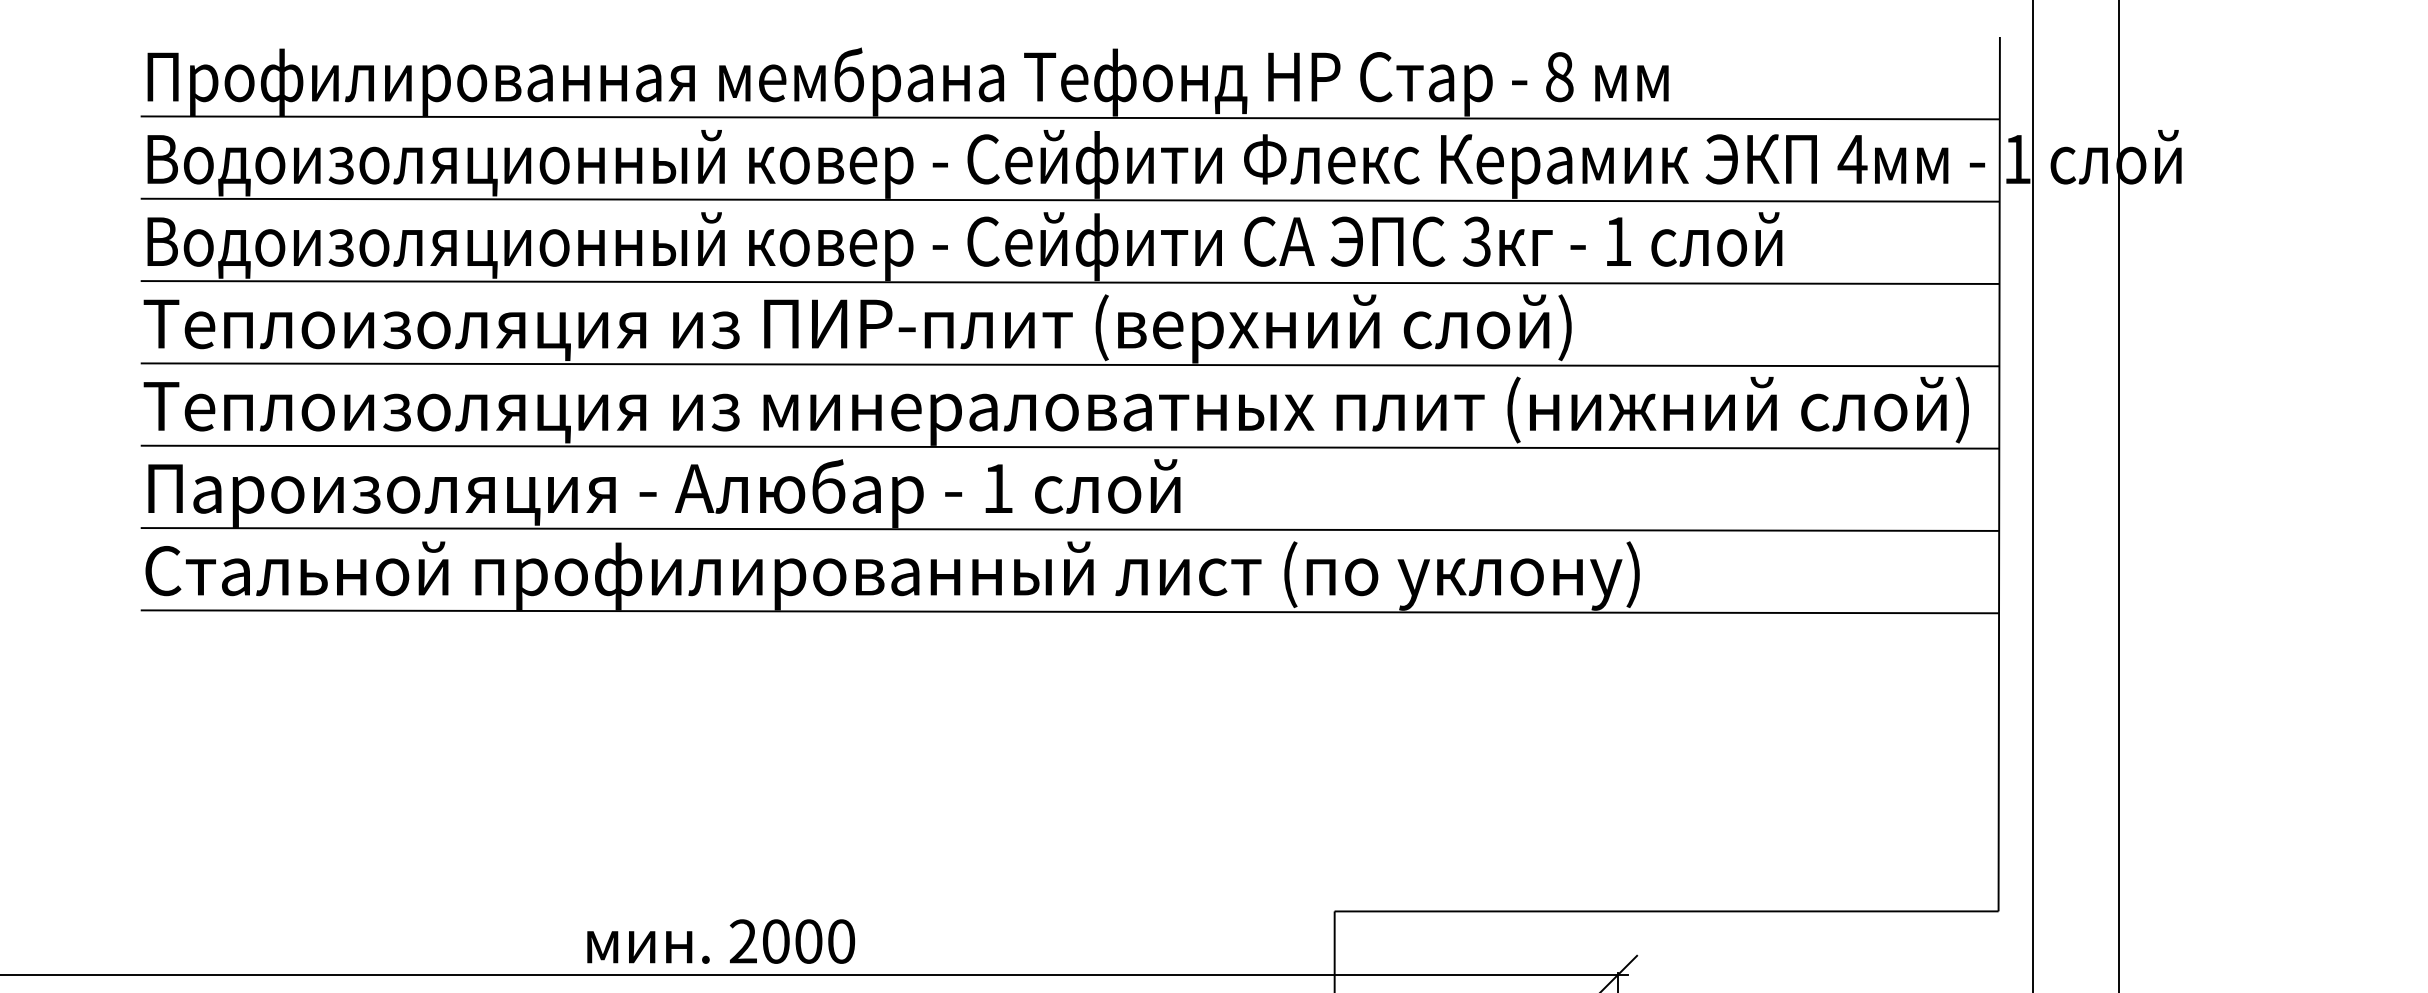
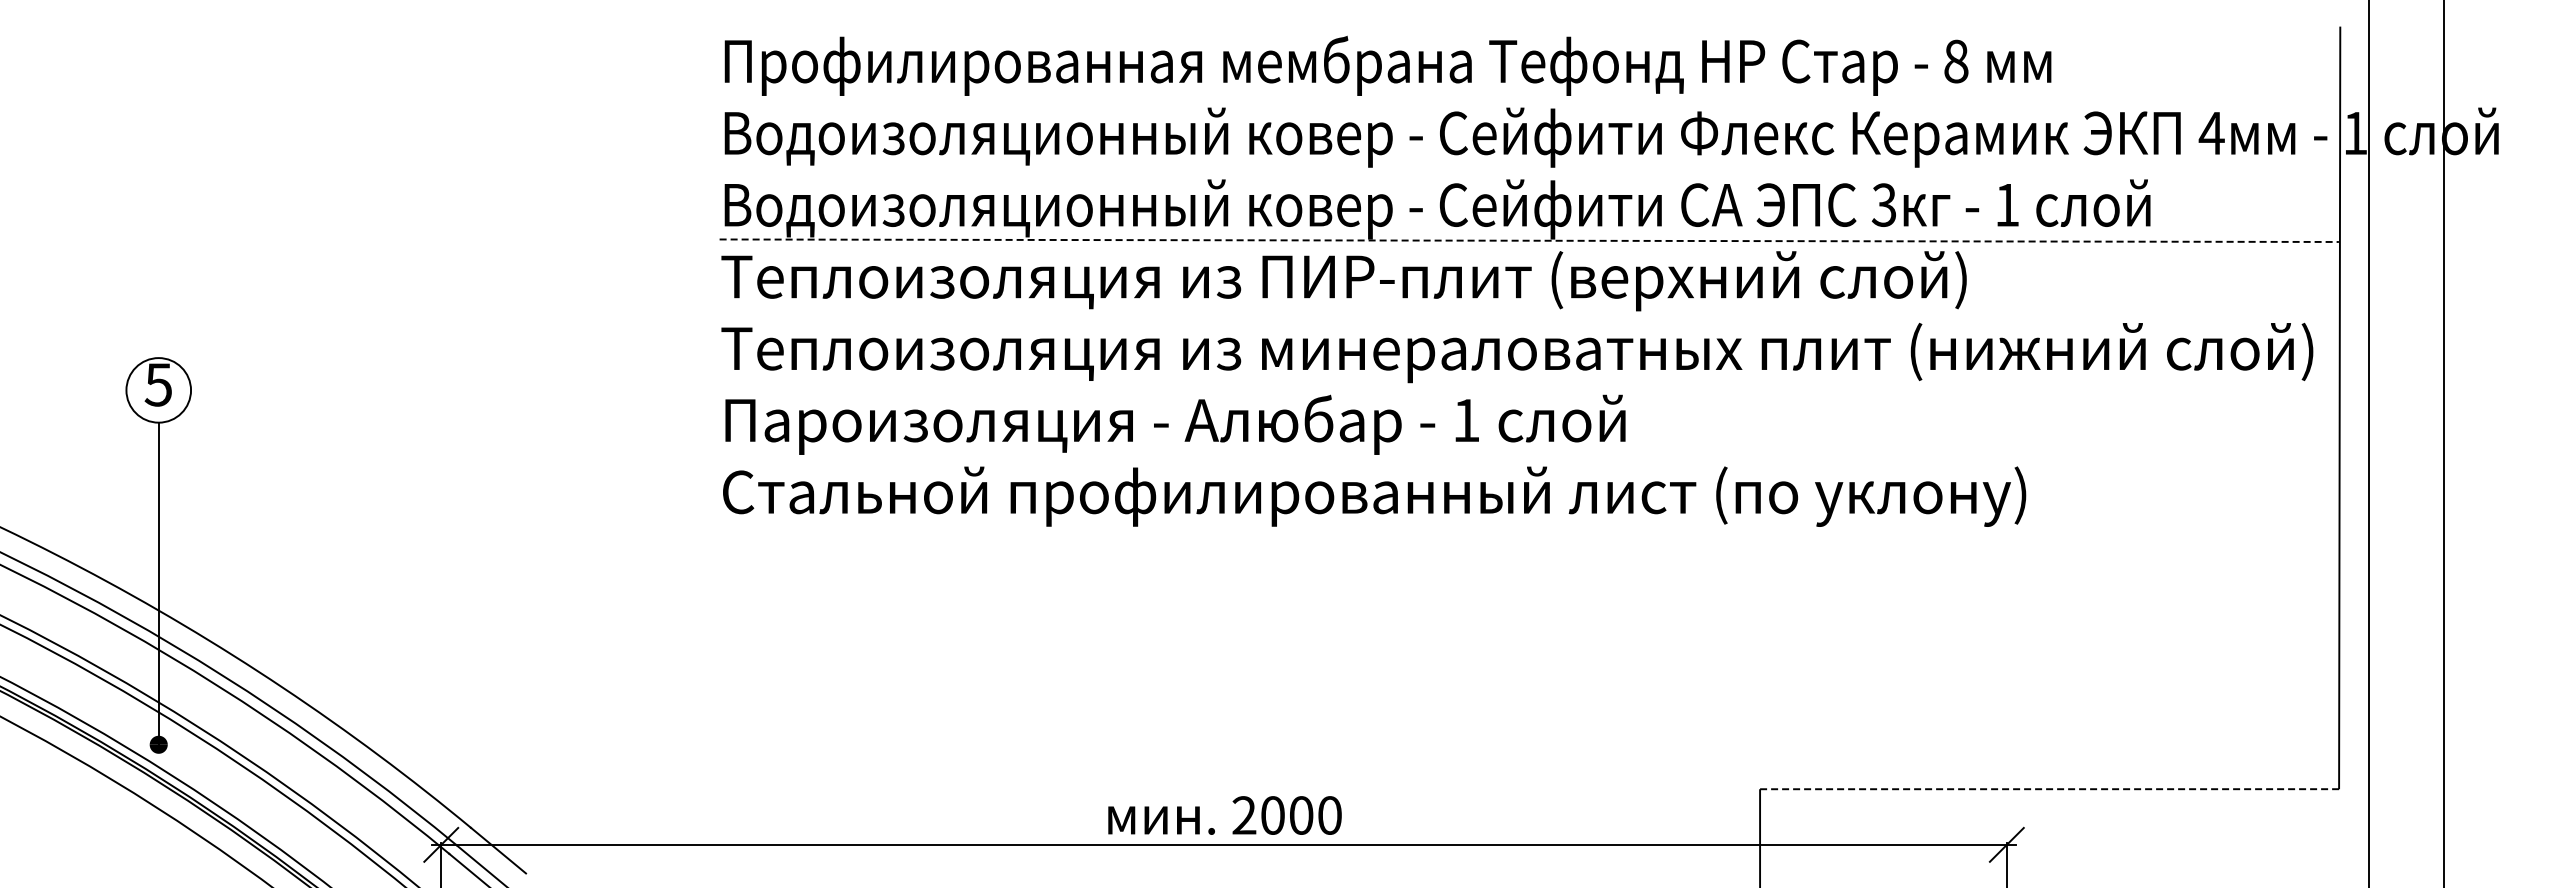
line: (1069, 117) -> (1528, 96), removed
line: (1069, 199) -> (1528, 168), removed
line: (1070, 282) -> (1529, 240), solid -> dashed
line: (1070, 364) -> (1529, 312), removed
line: (1070, 447) -> (1529, 384), removed
line: (1070, 528) -> (1529, 455), removed
line: (1070, 611) -> (1529, 527), removed
line: (1666, 911) -> (2049, 789), solid -> dashed

